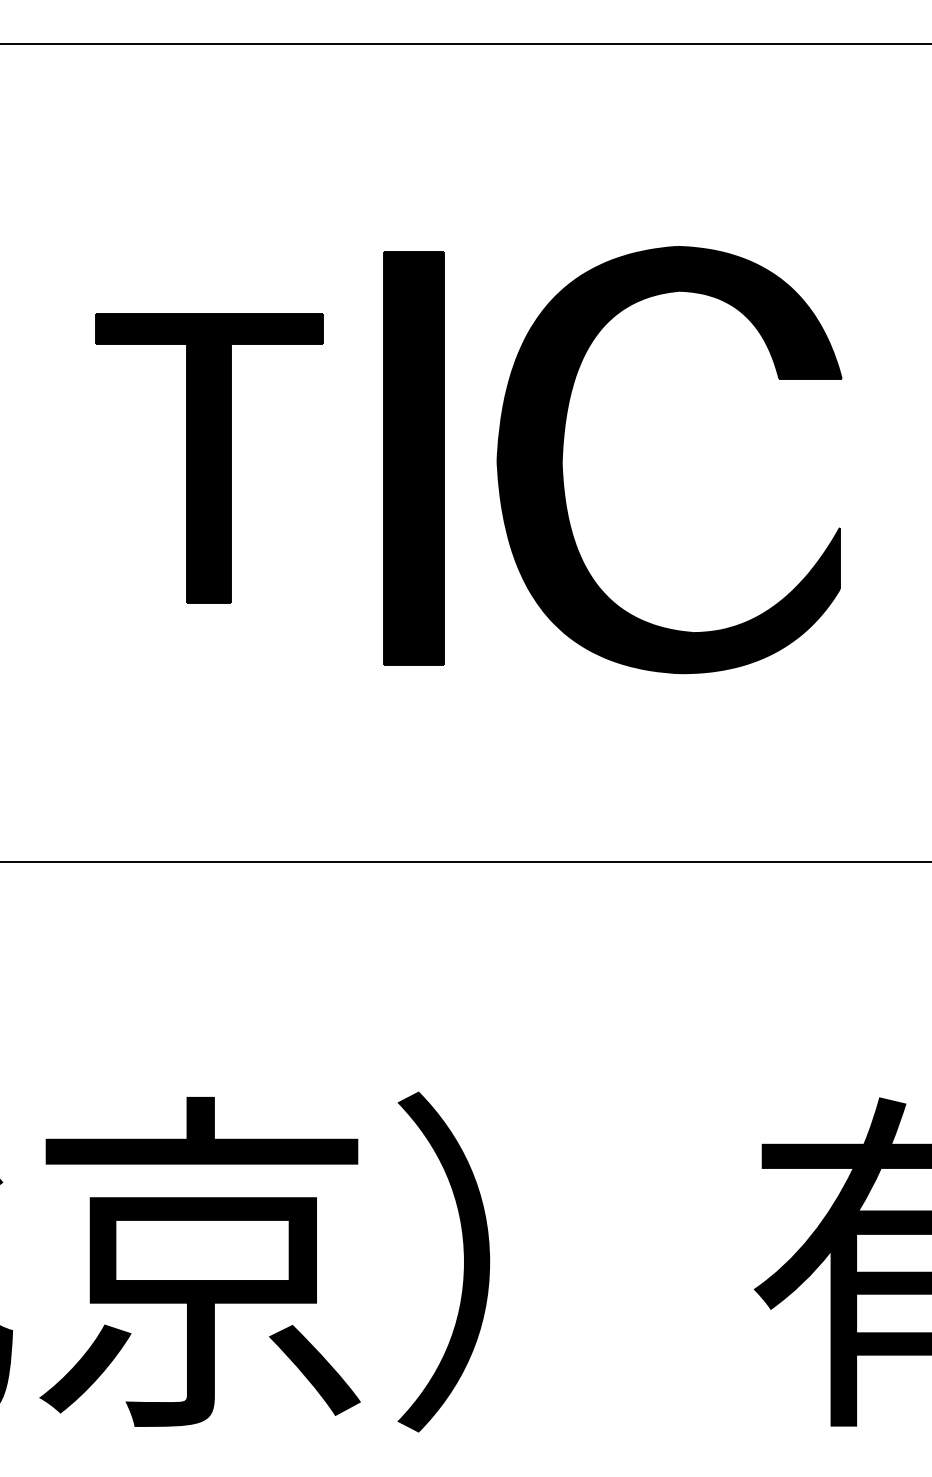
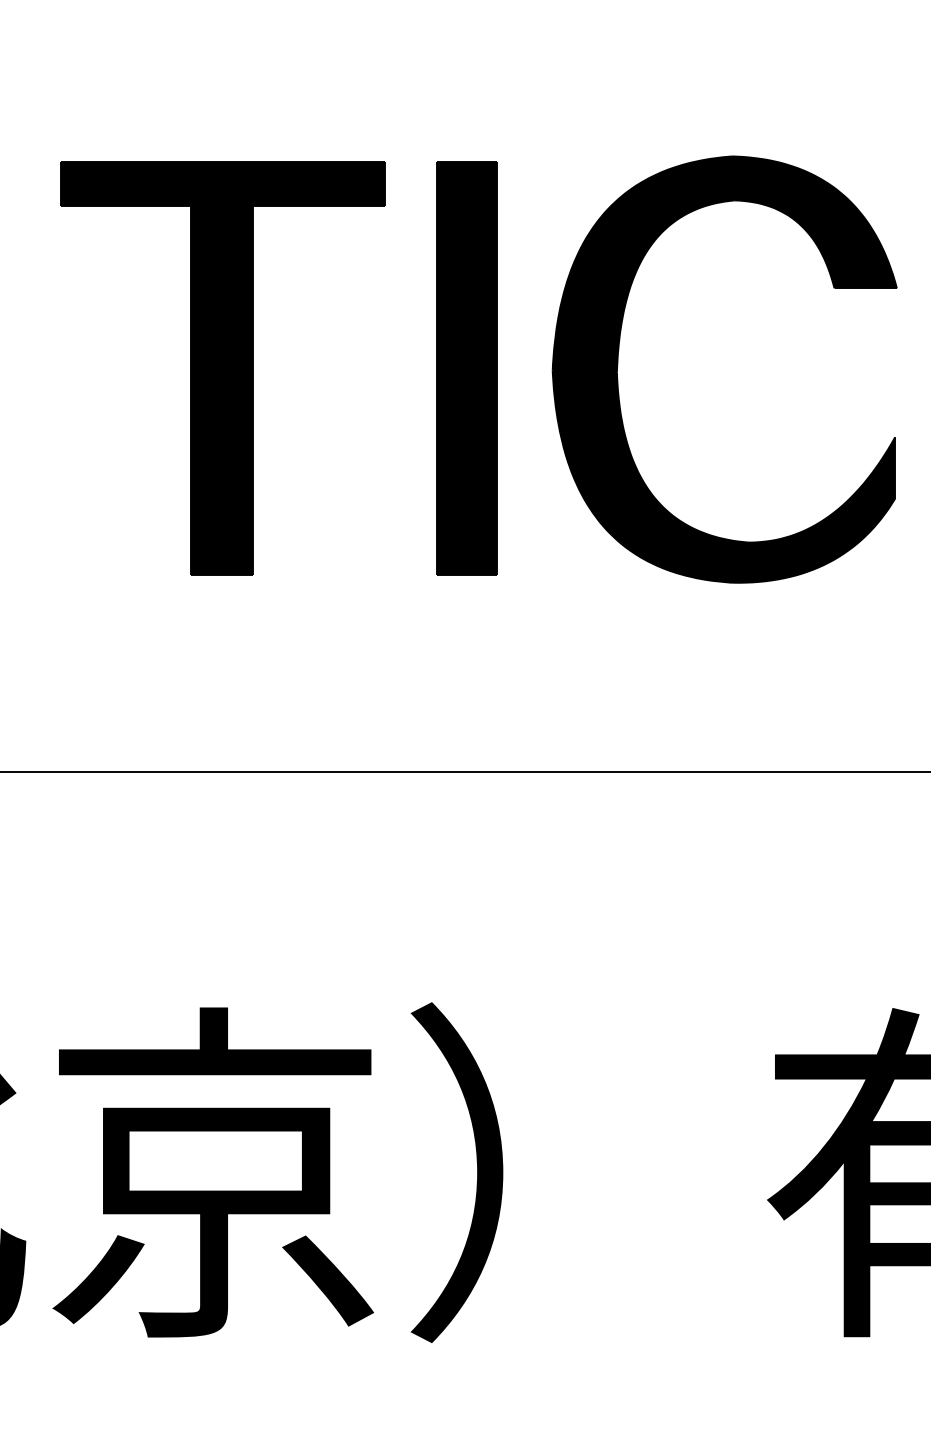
part: (563, 453) -> (618, 363), moved
part: (209, 458) -> (222, 369), size x1.43
part: (413, 458) -> (466, 369), moved

